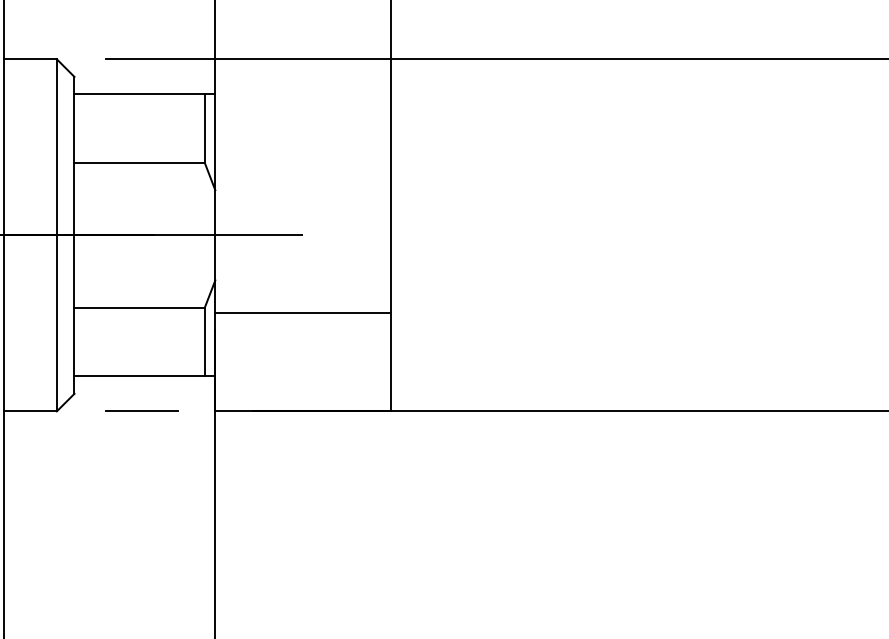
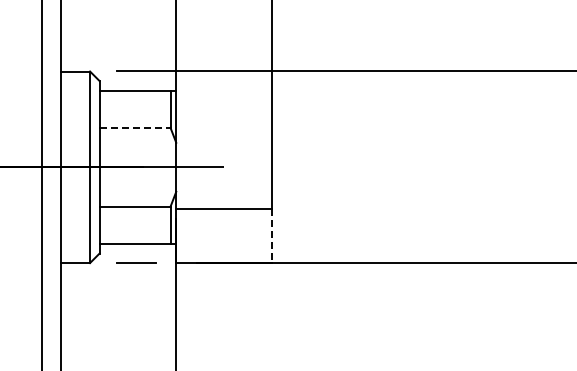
line: (140, 162) -> (135, 127), solid -> dashed
line: (392, 362) -> (272, 236), solid -> dashed

